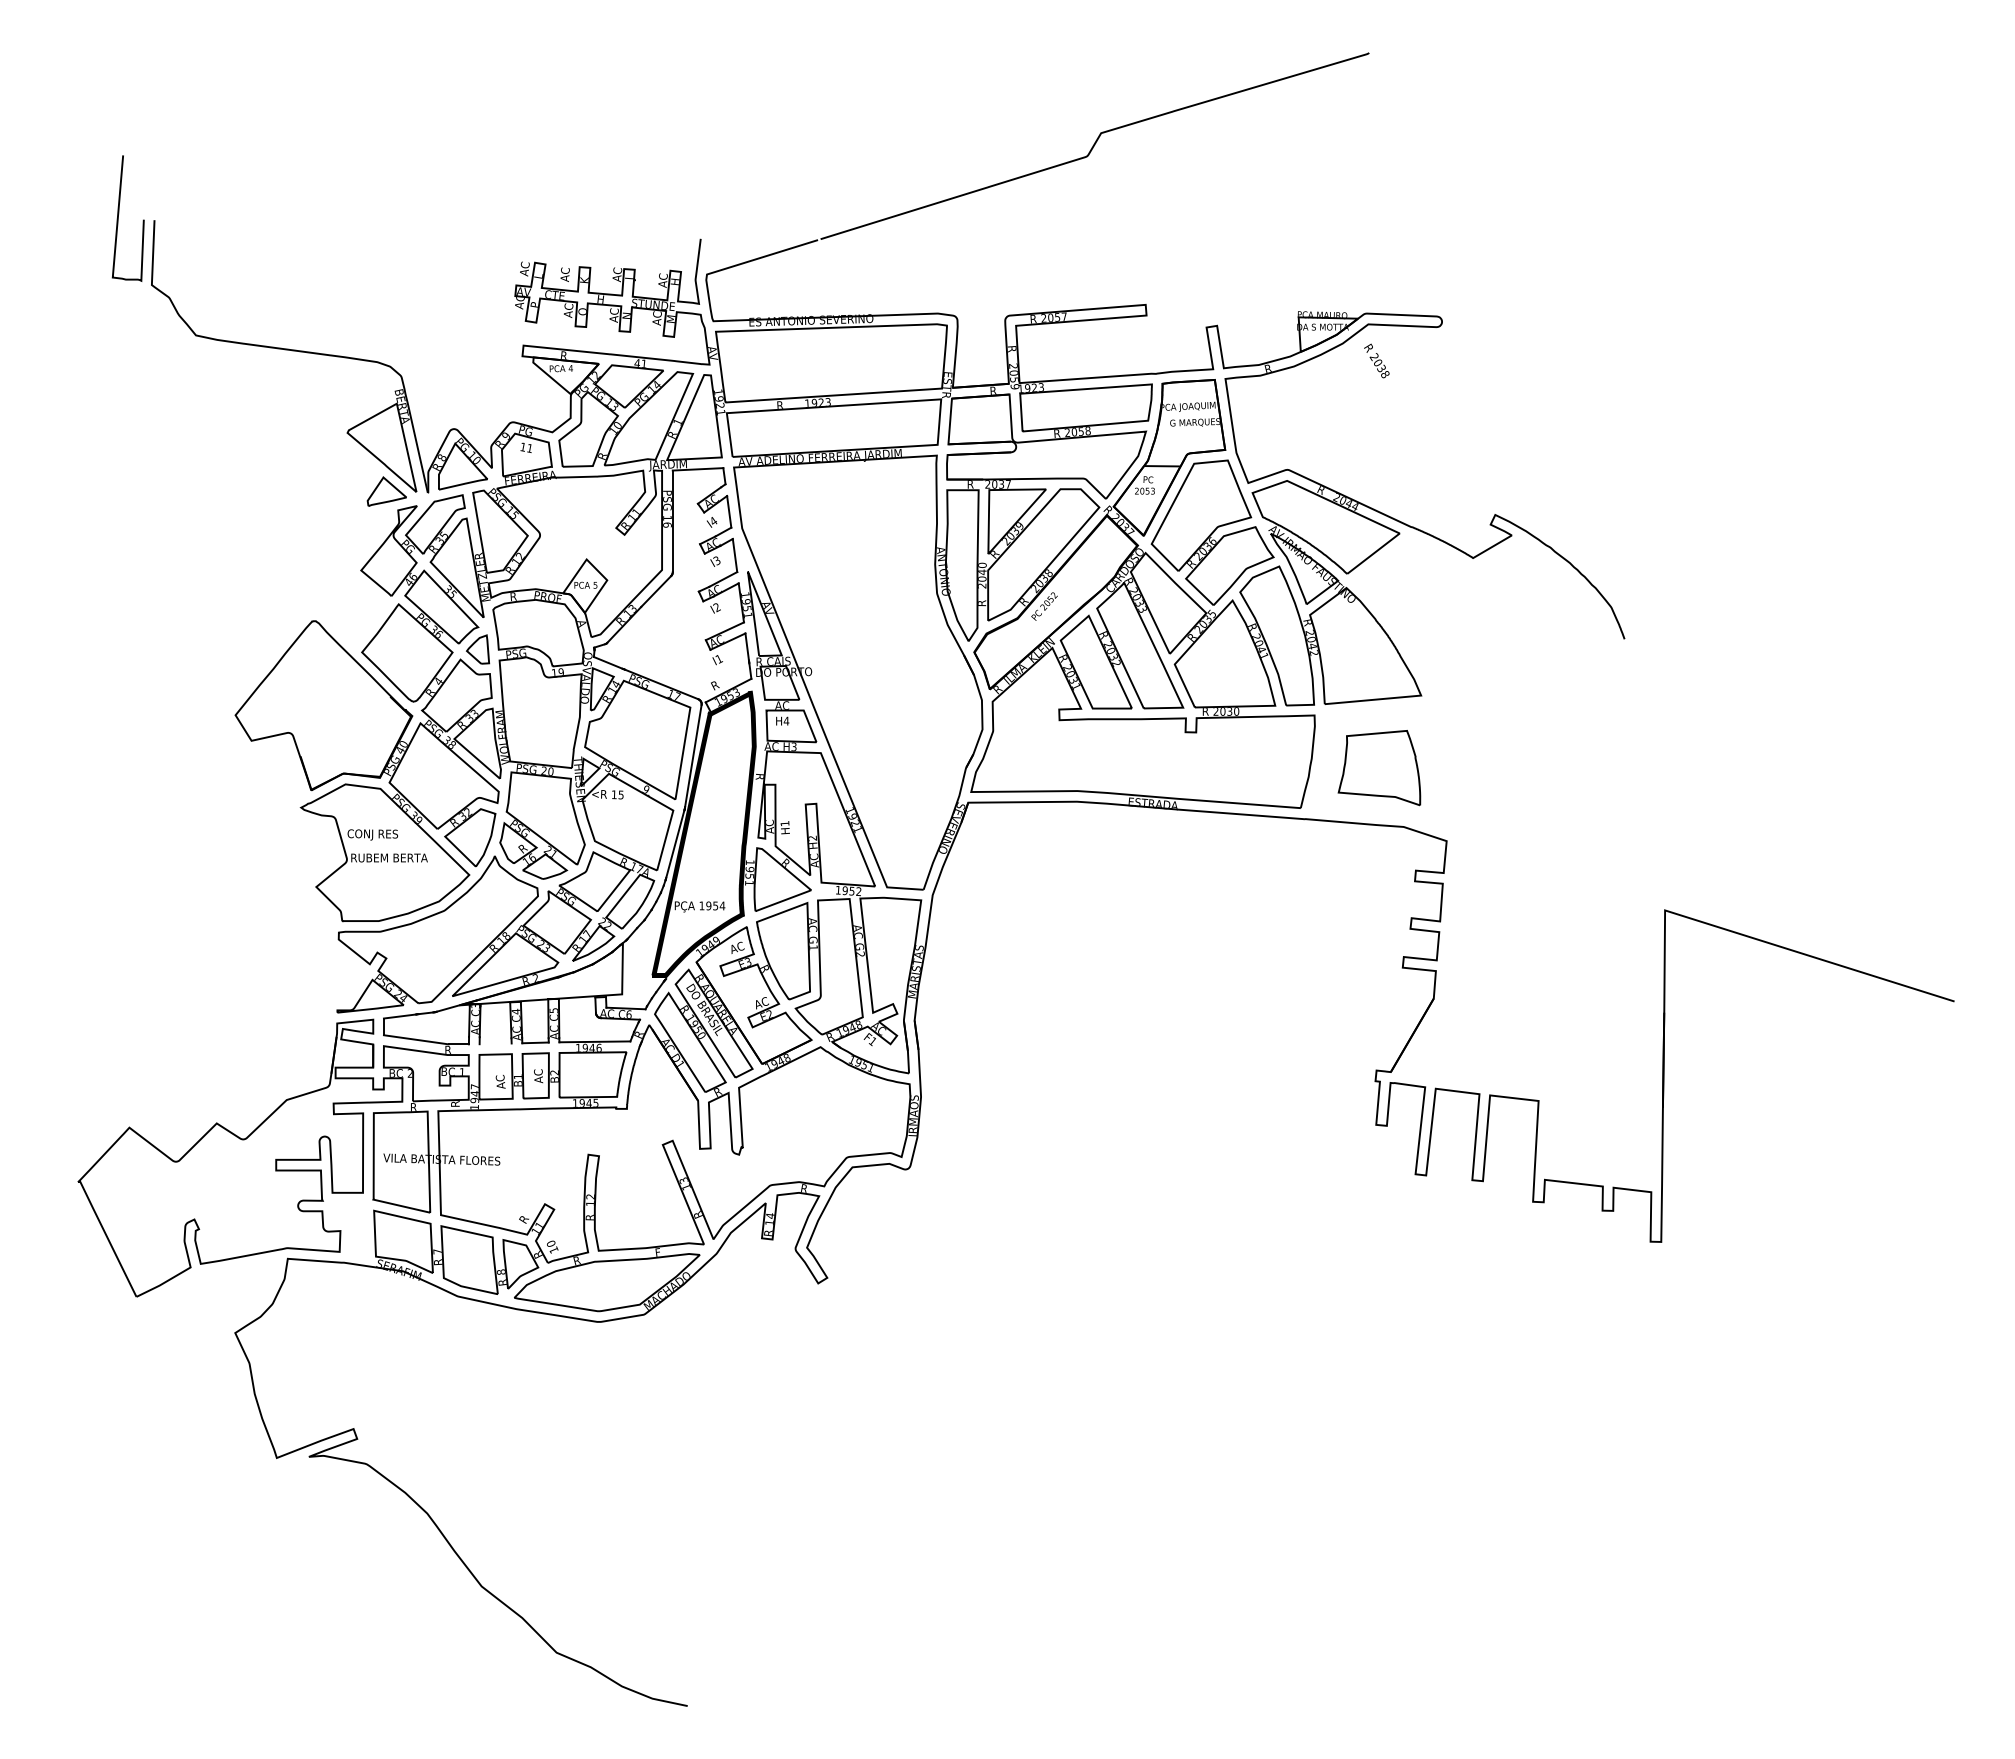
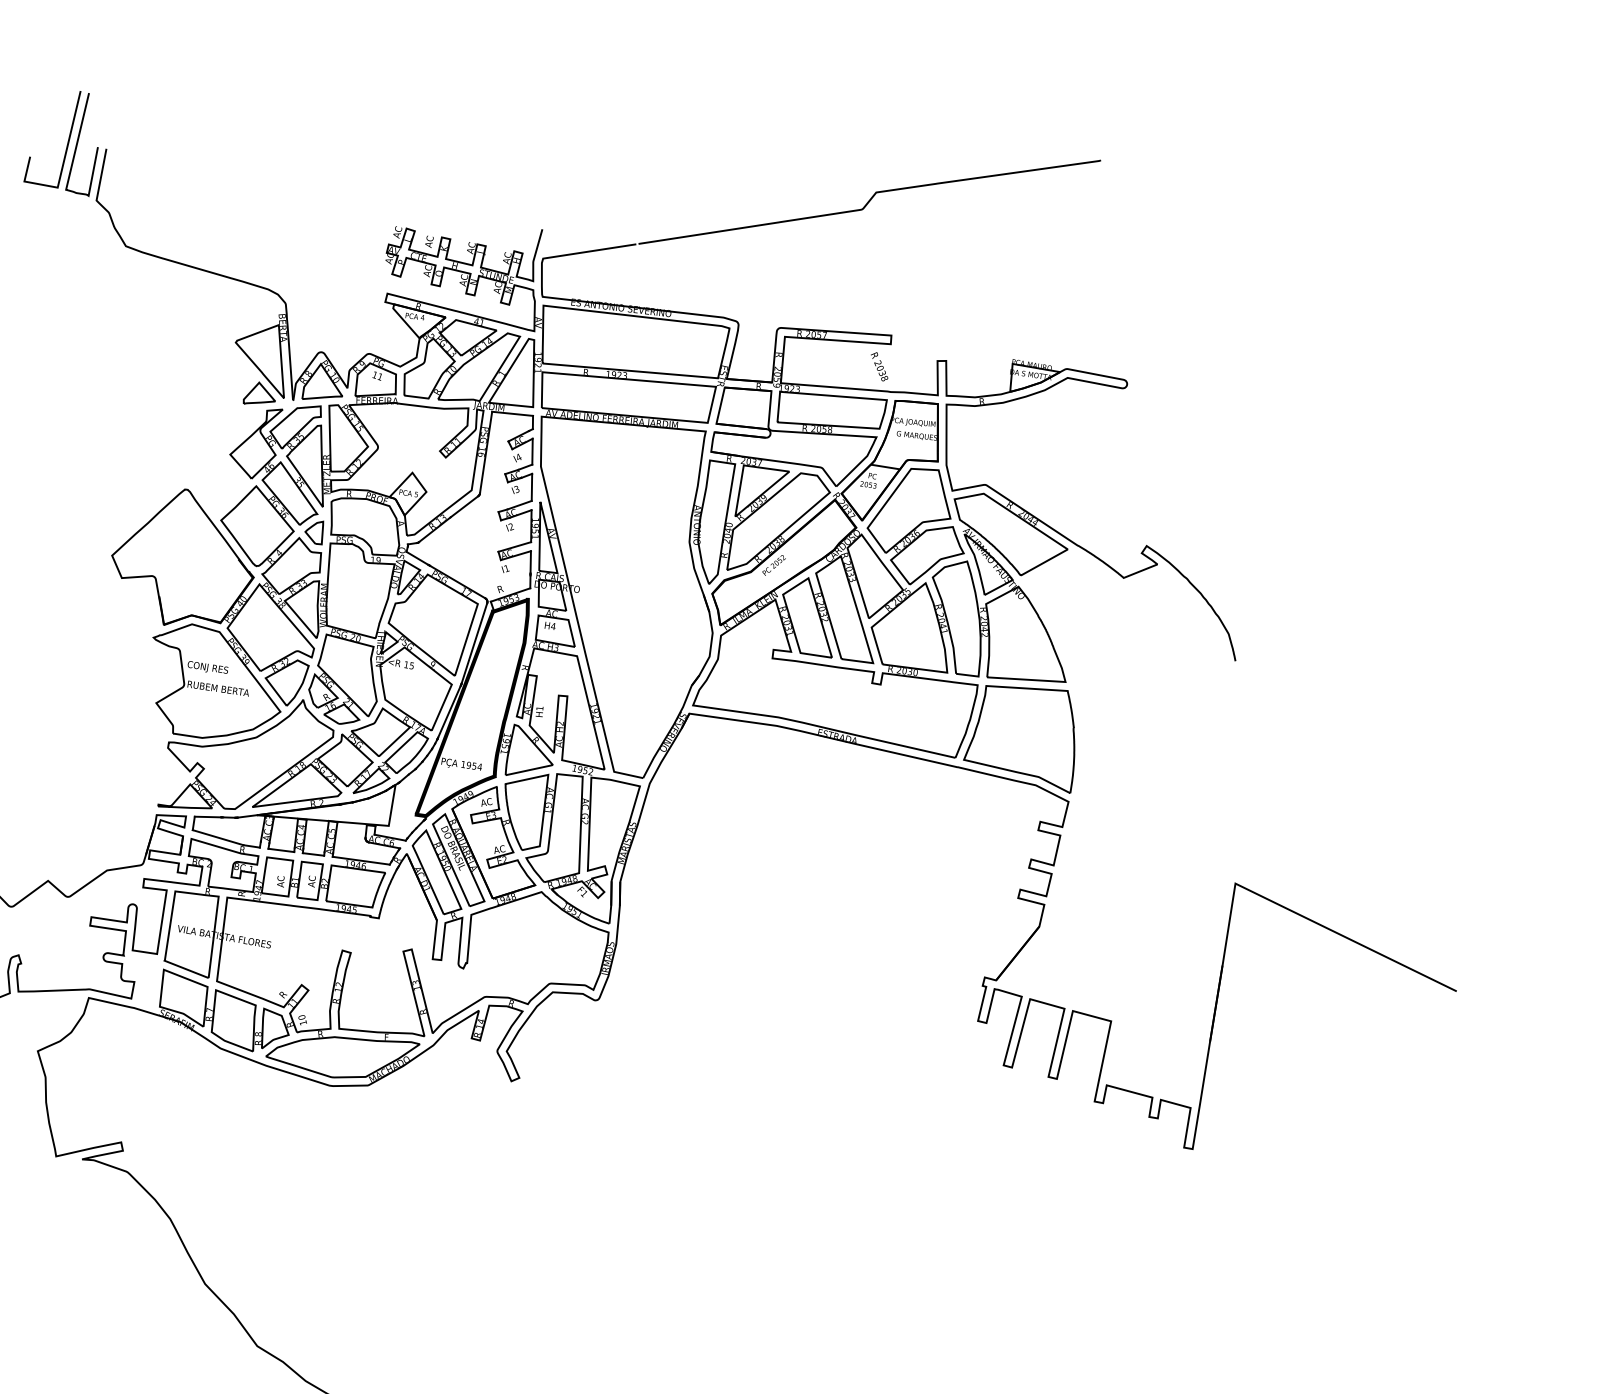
line: (105, 221) -> (66, 143), added
text: (1376, 360) -> (879, 366), moved
part: (1379, 767) -> (1023, 734), size x1.67
line: (495, 1043) -> (281, 850), added

